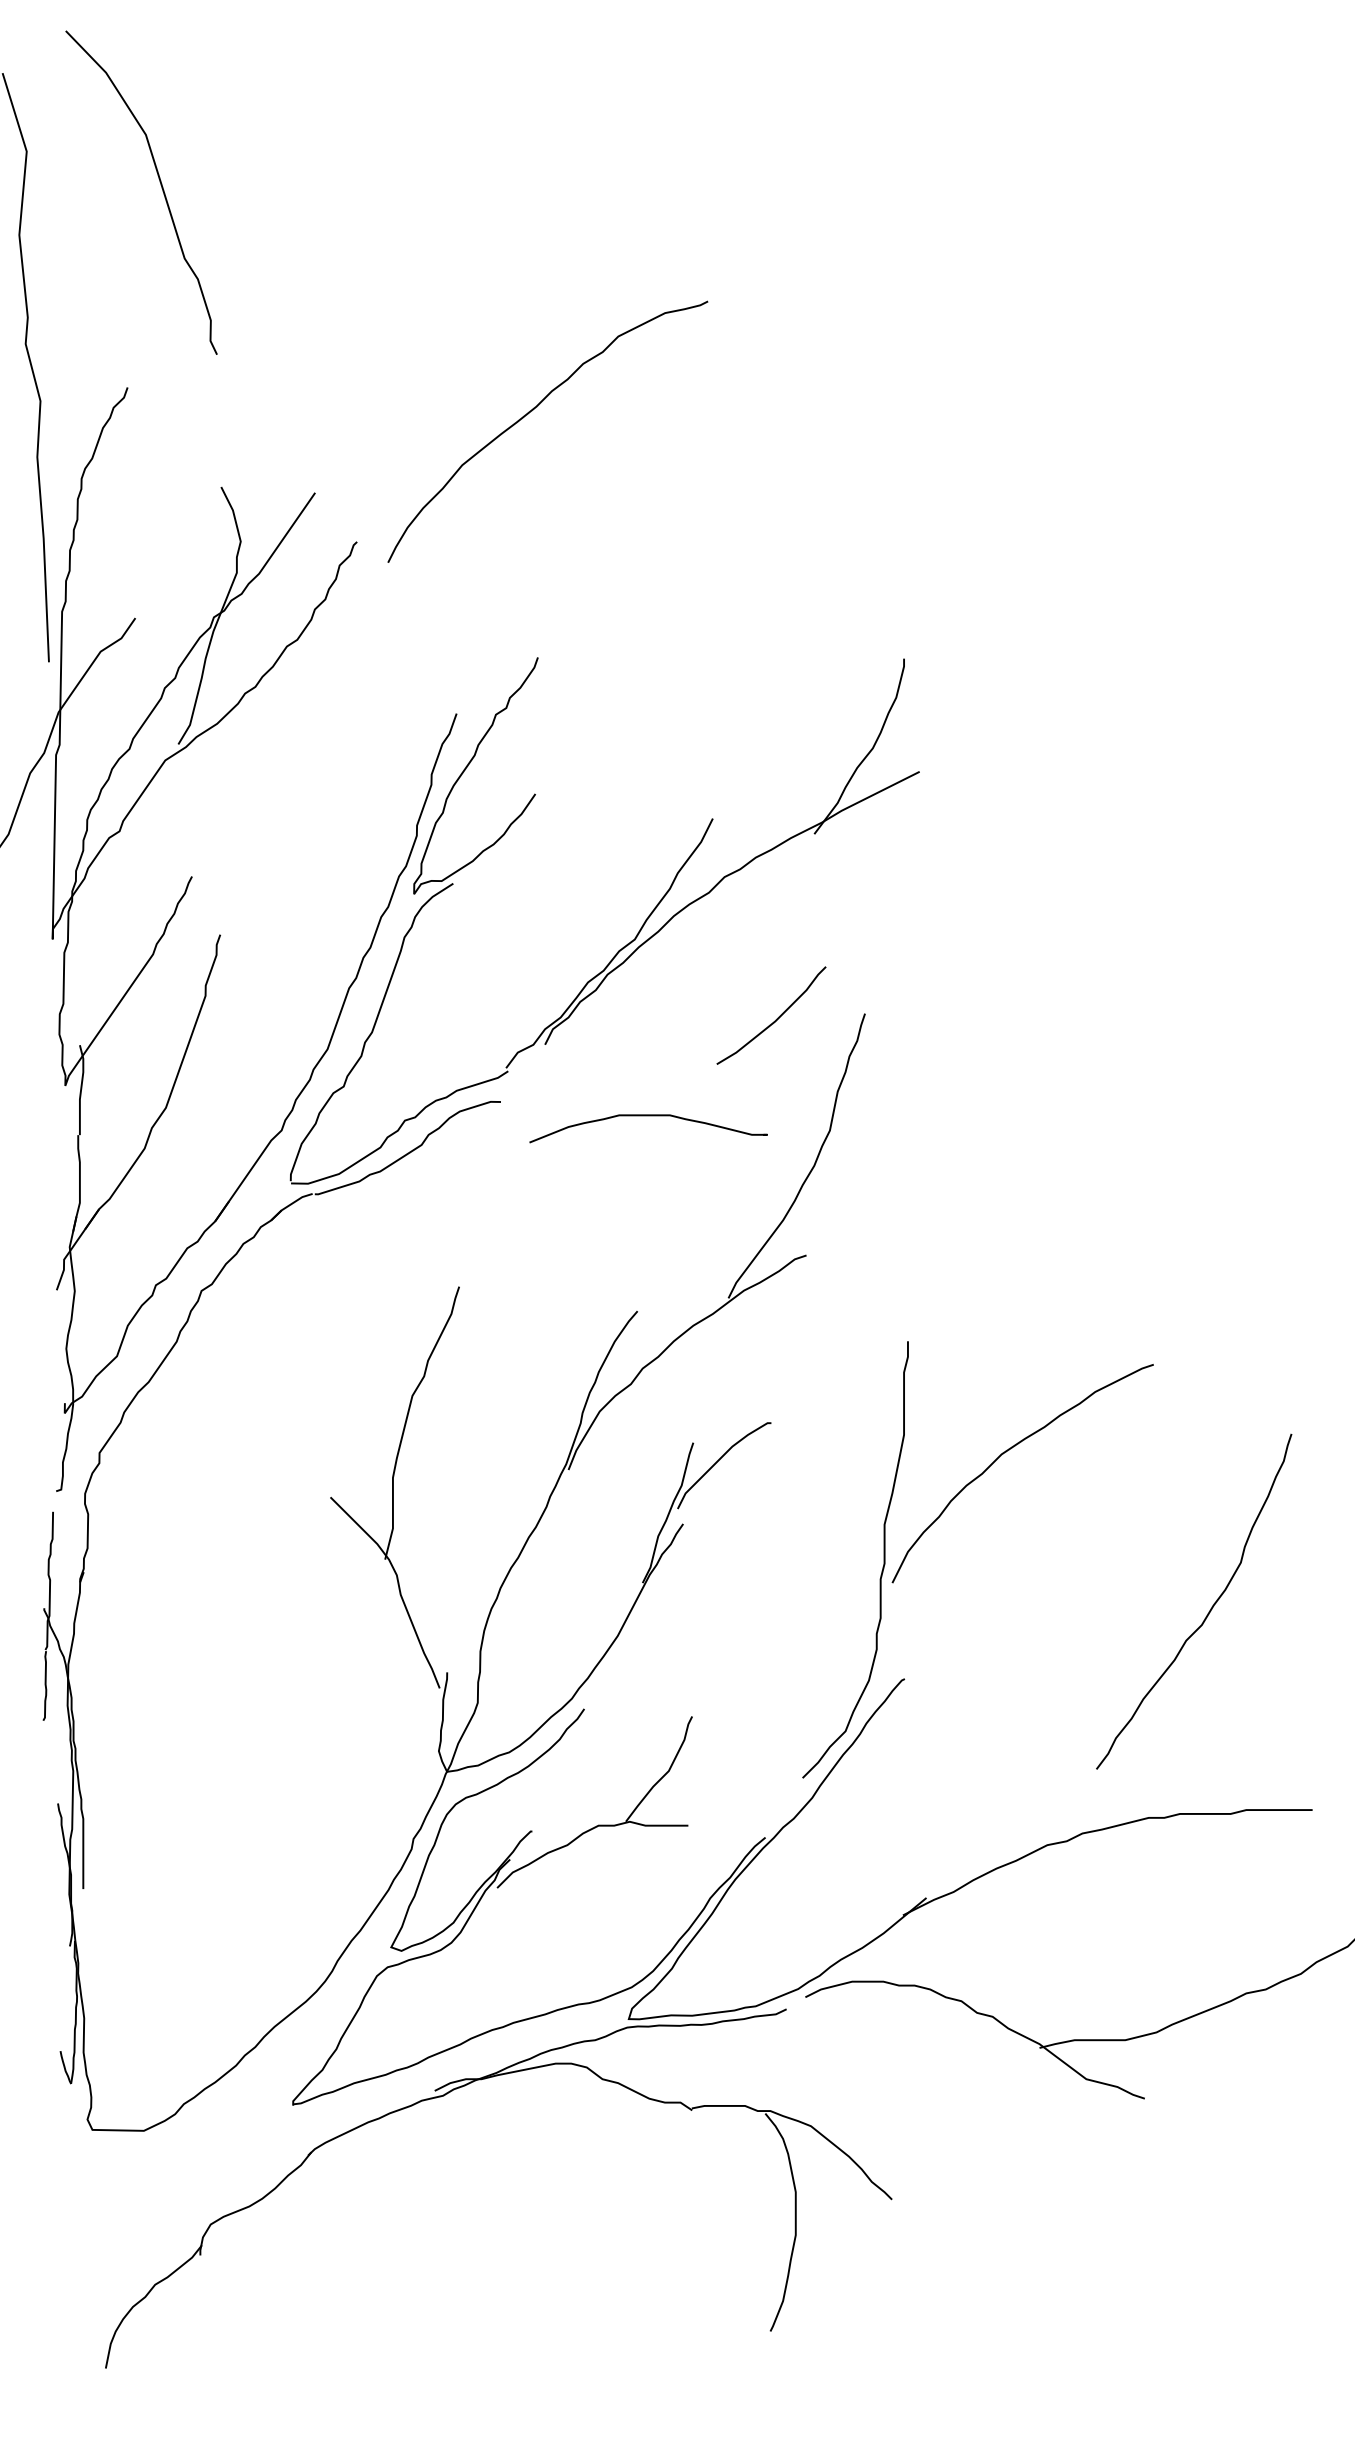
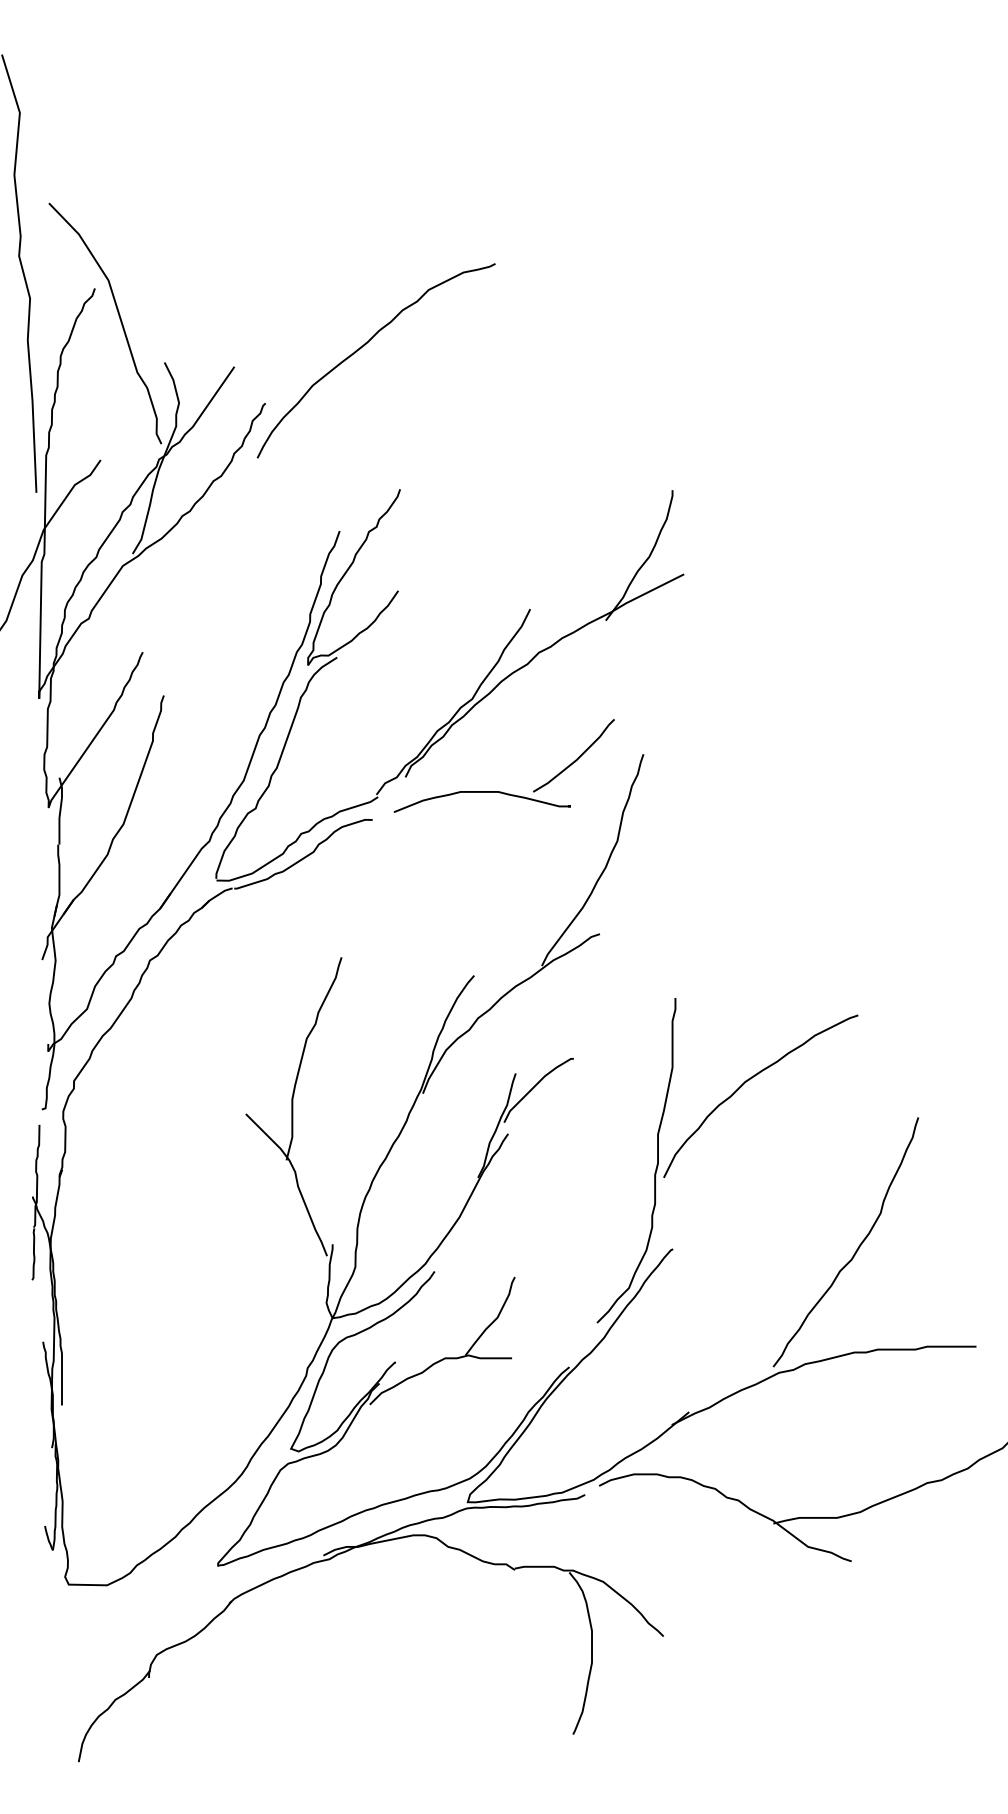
curve: (160, 185) -> (119, 318), moved
curve: (532, 411) -> (364, 345), moved
curve: (648, 1116) -> (482, 792), moved
curve: (1208, 1611) -> (856, 1249), moved

